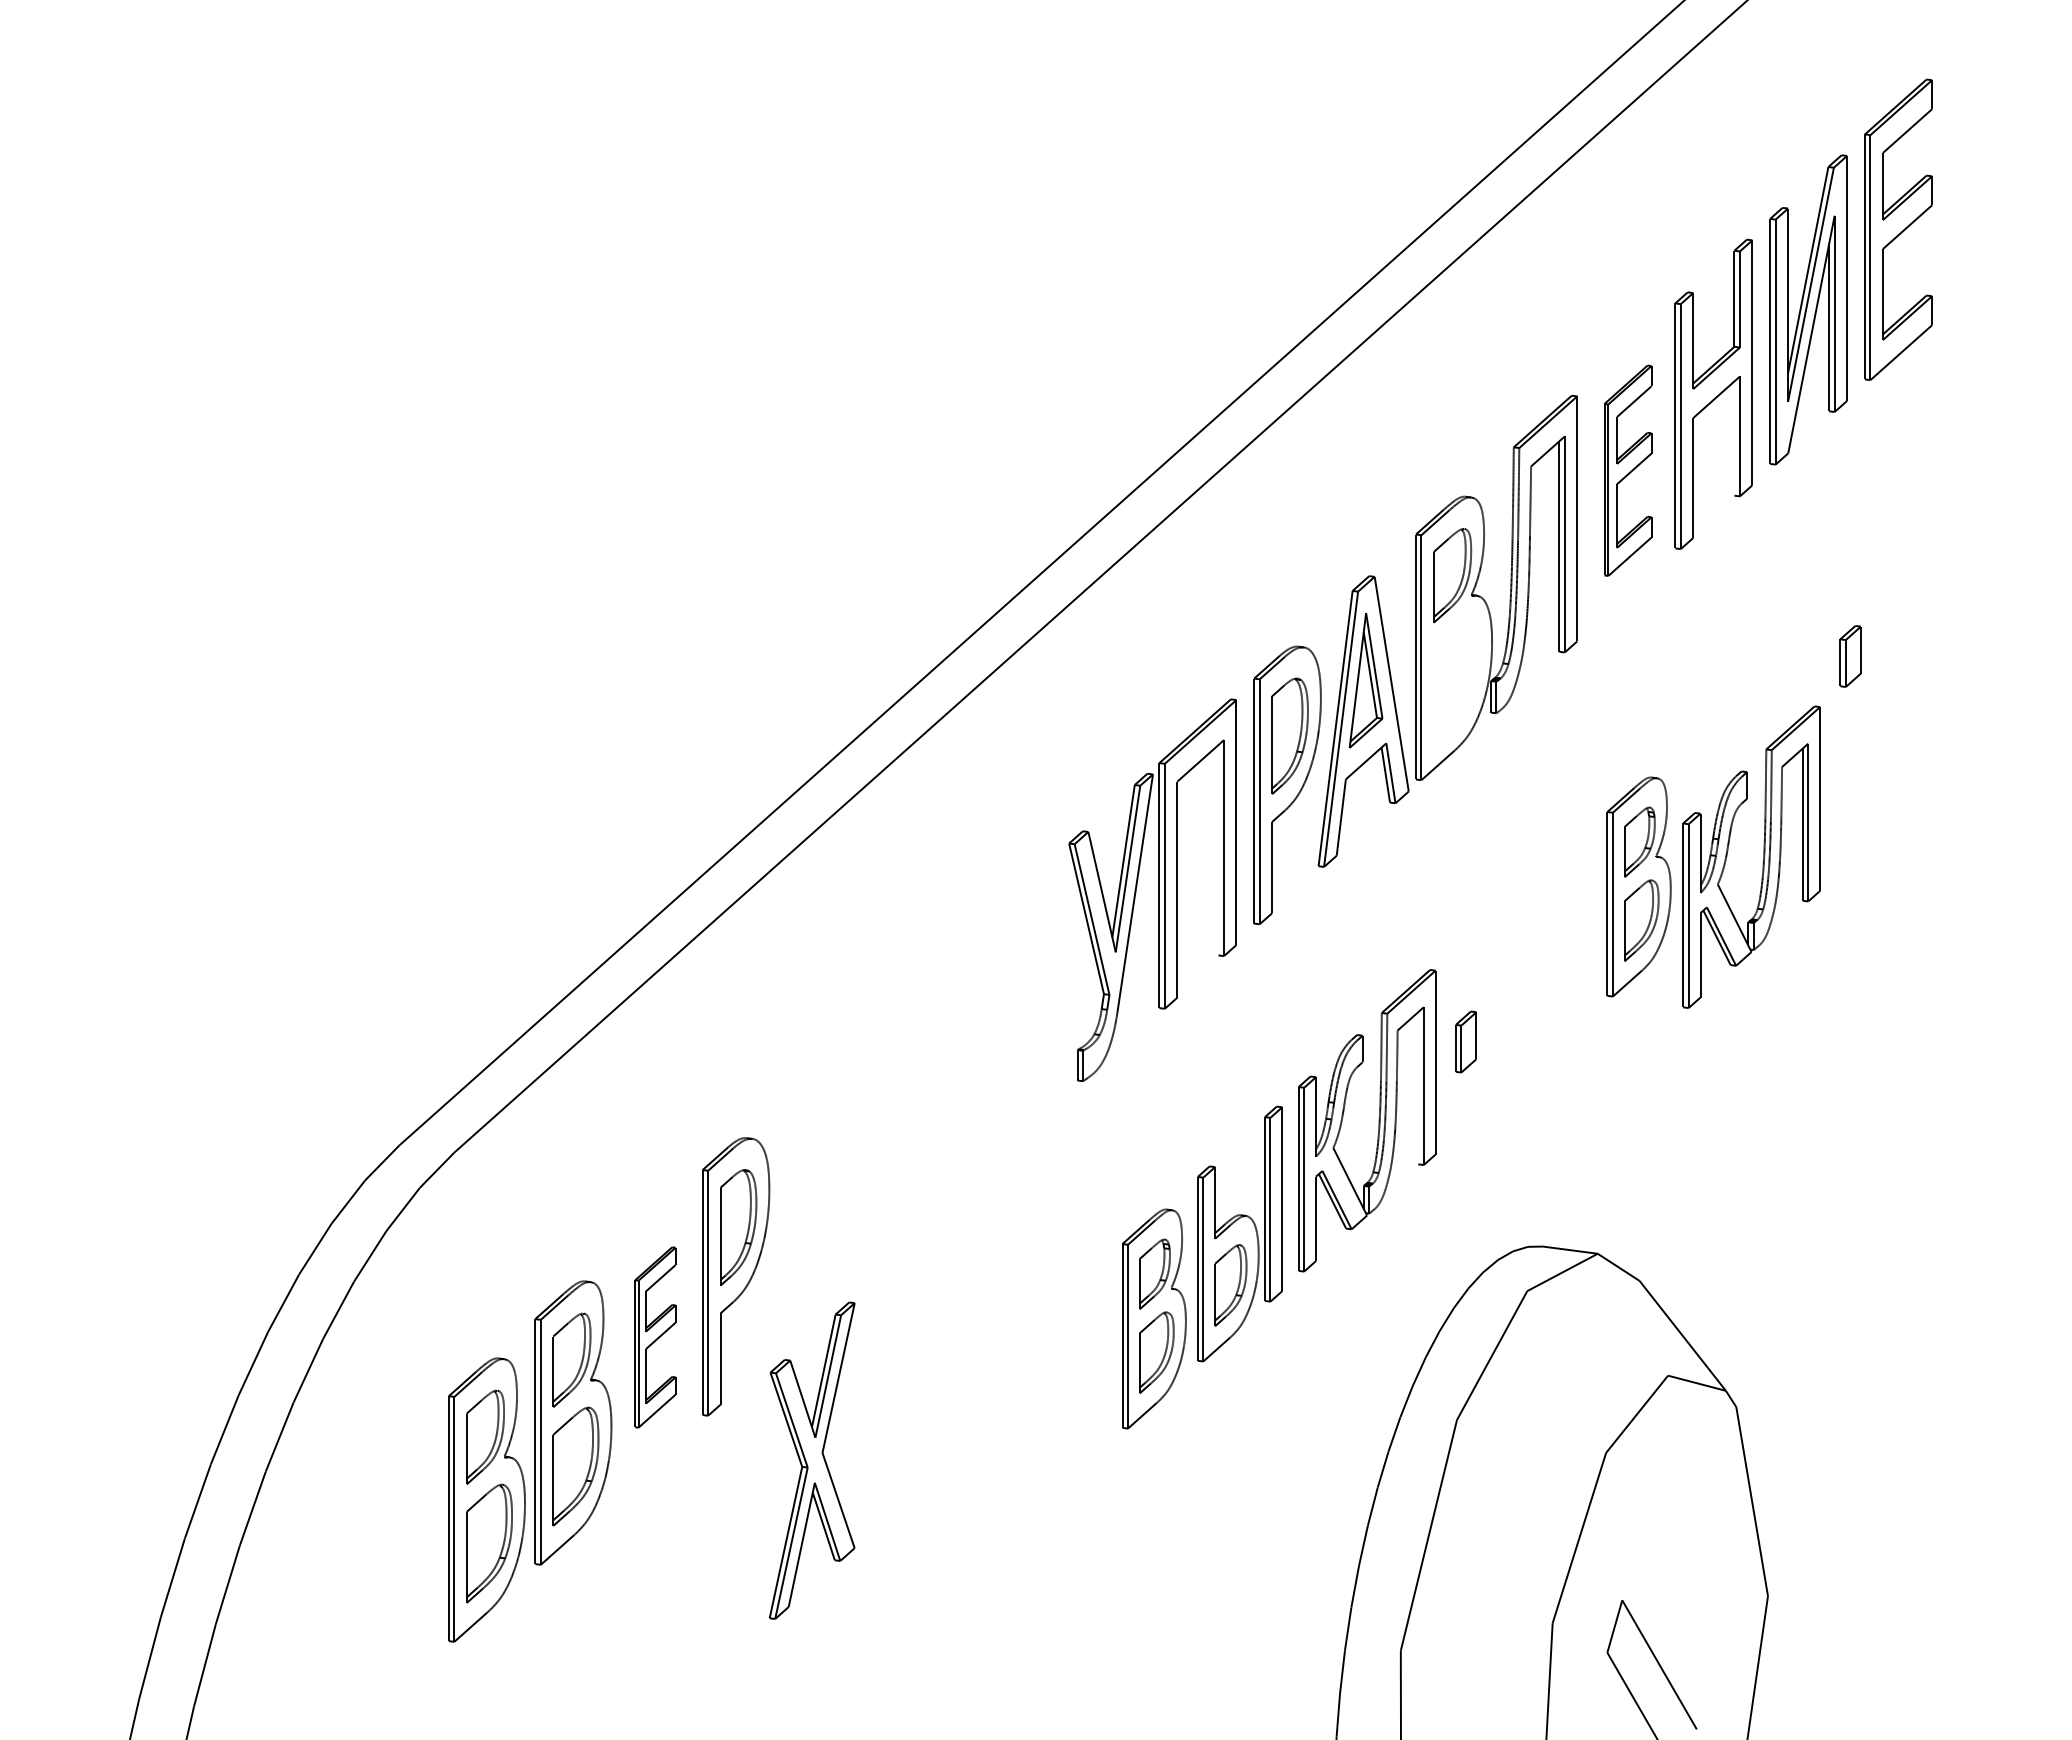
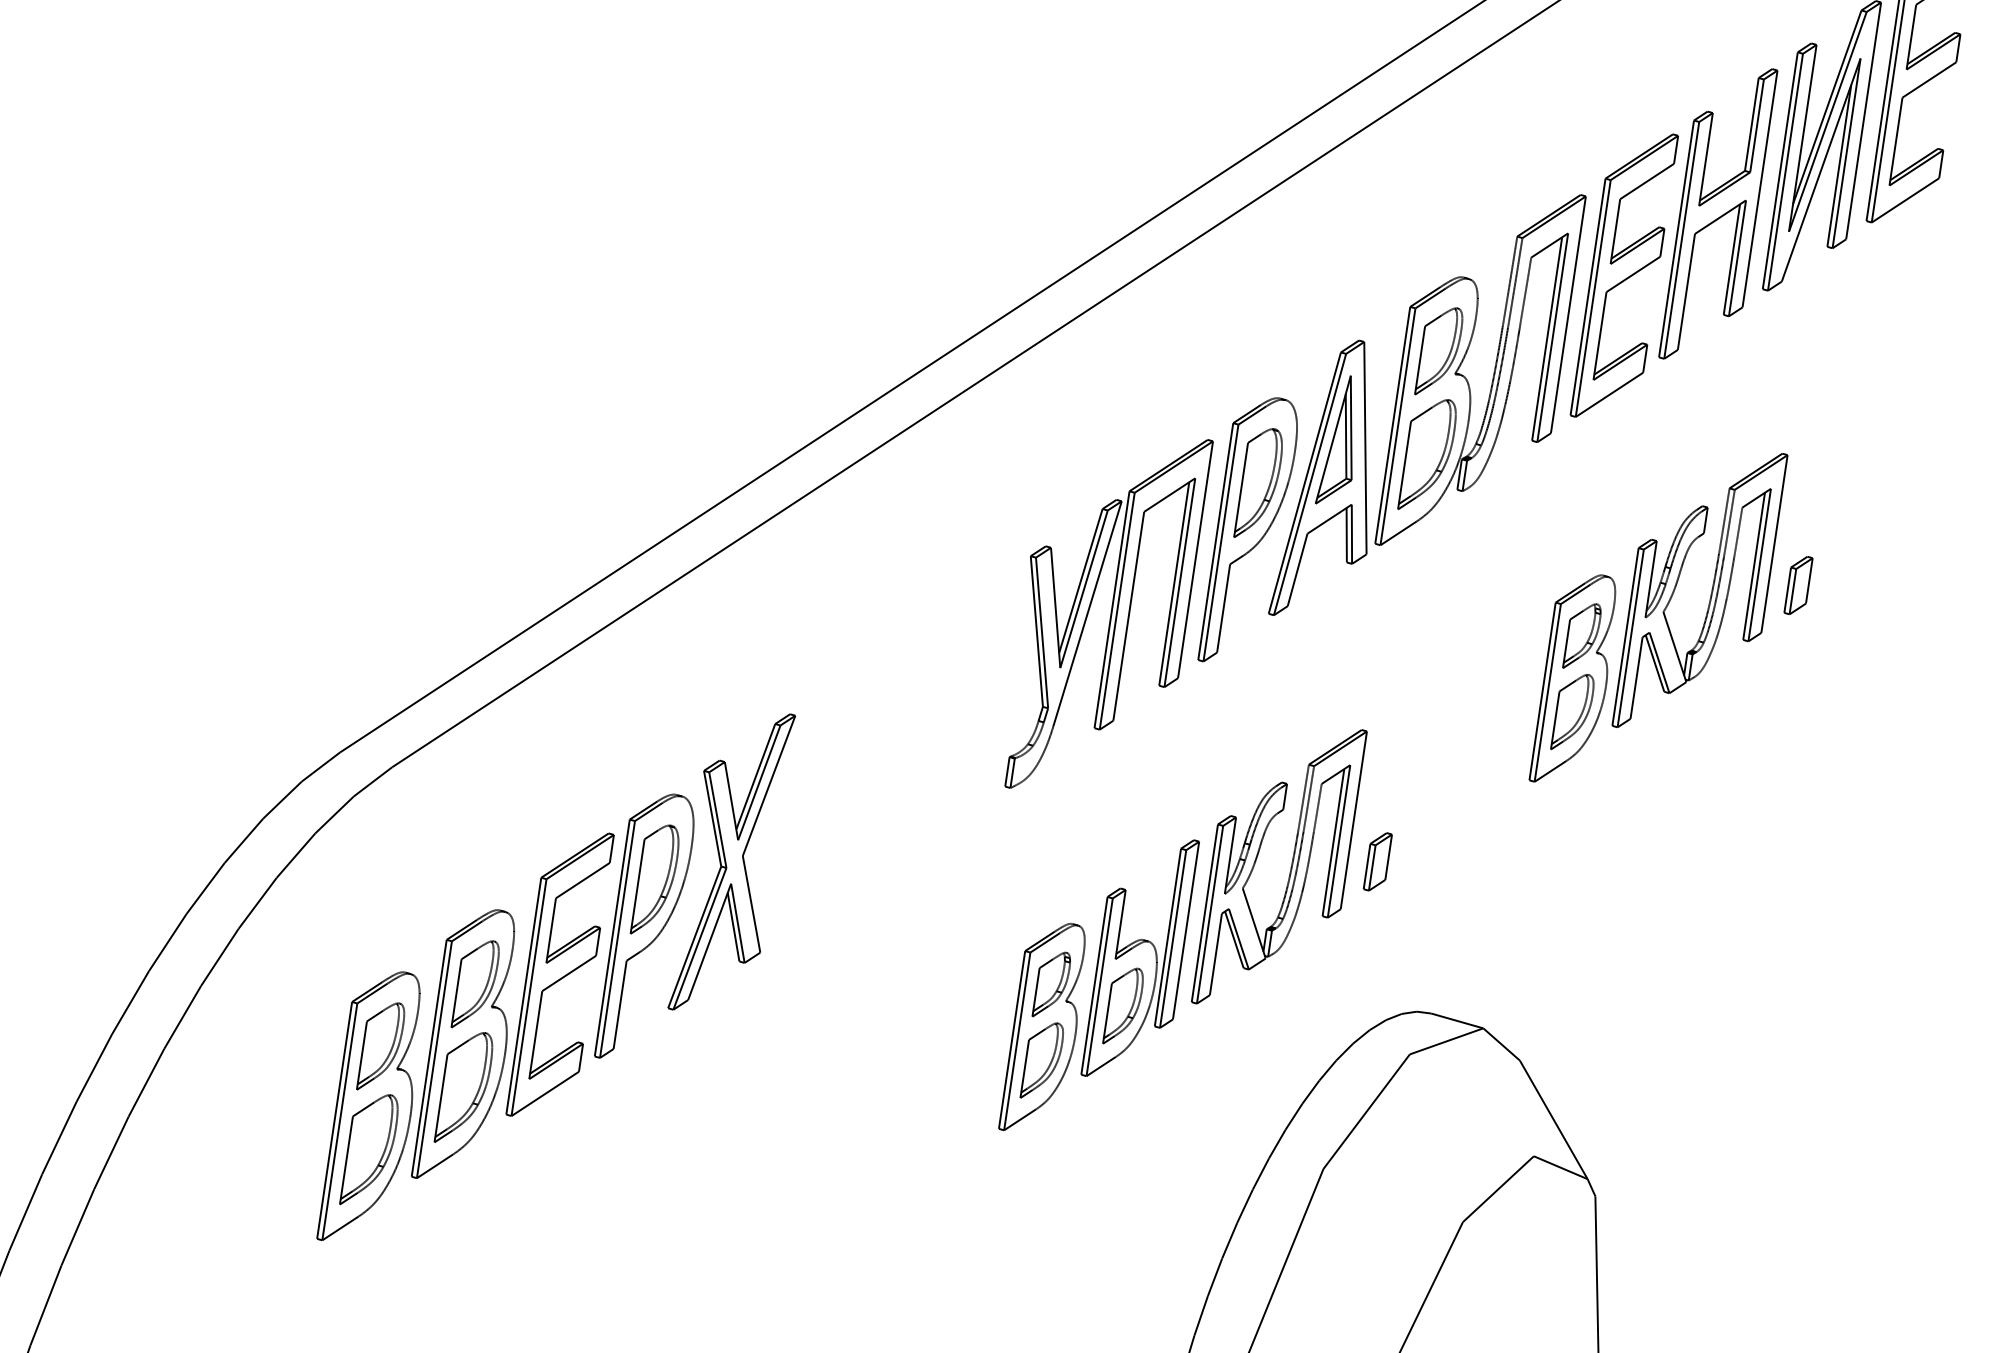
line: (1734, 438) -> (1731, 259), added
part: (1627, 470) -> (1623, 275), size x1.43
part: (1850, 656) -> (1798, 585), moved
part: (1456, 681) -> (1428, 454), added
line: (1218, 850) -> (1174, 584), added
part: (1763, 856) -> (1711, 591), moved
part: (1465, 1041) -> (1377, 861), moved
line: (1418, 1088) -> (1333, 842), added
part: (655, 1337) -> (560, 974), size x1.67
part: (812, 1460) -> (732, 861), moved

